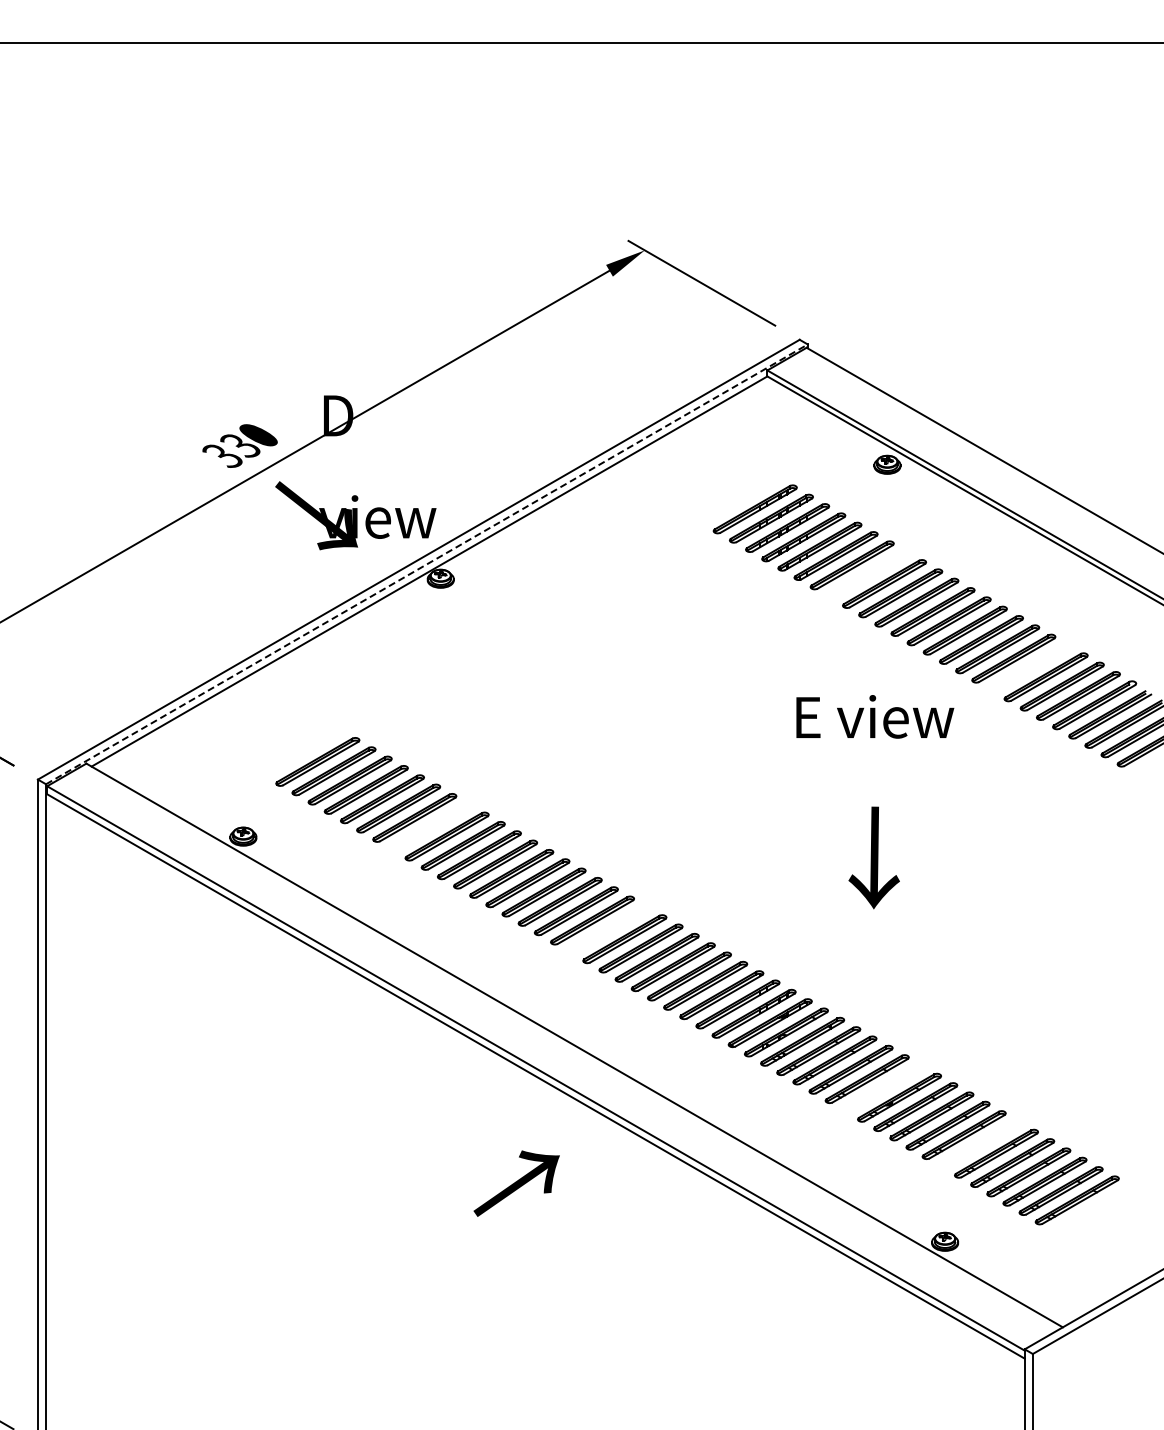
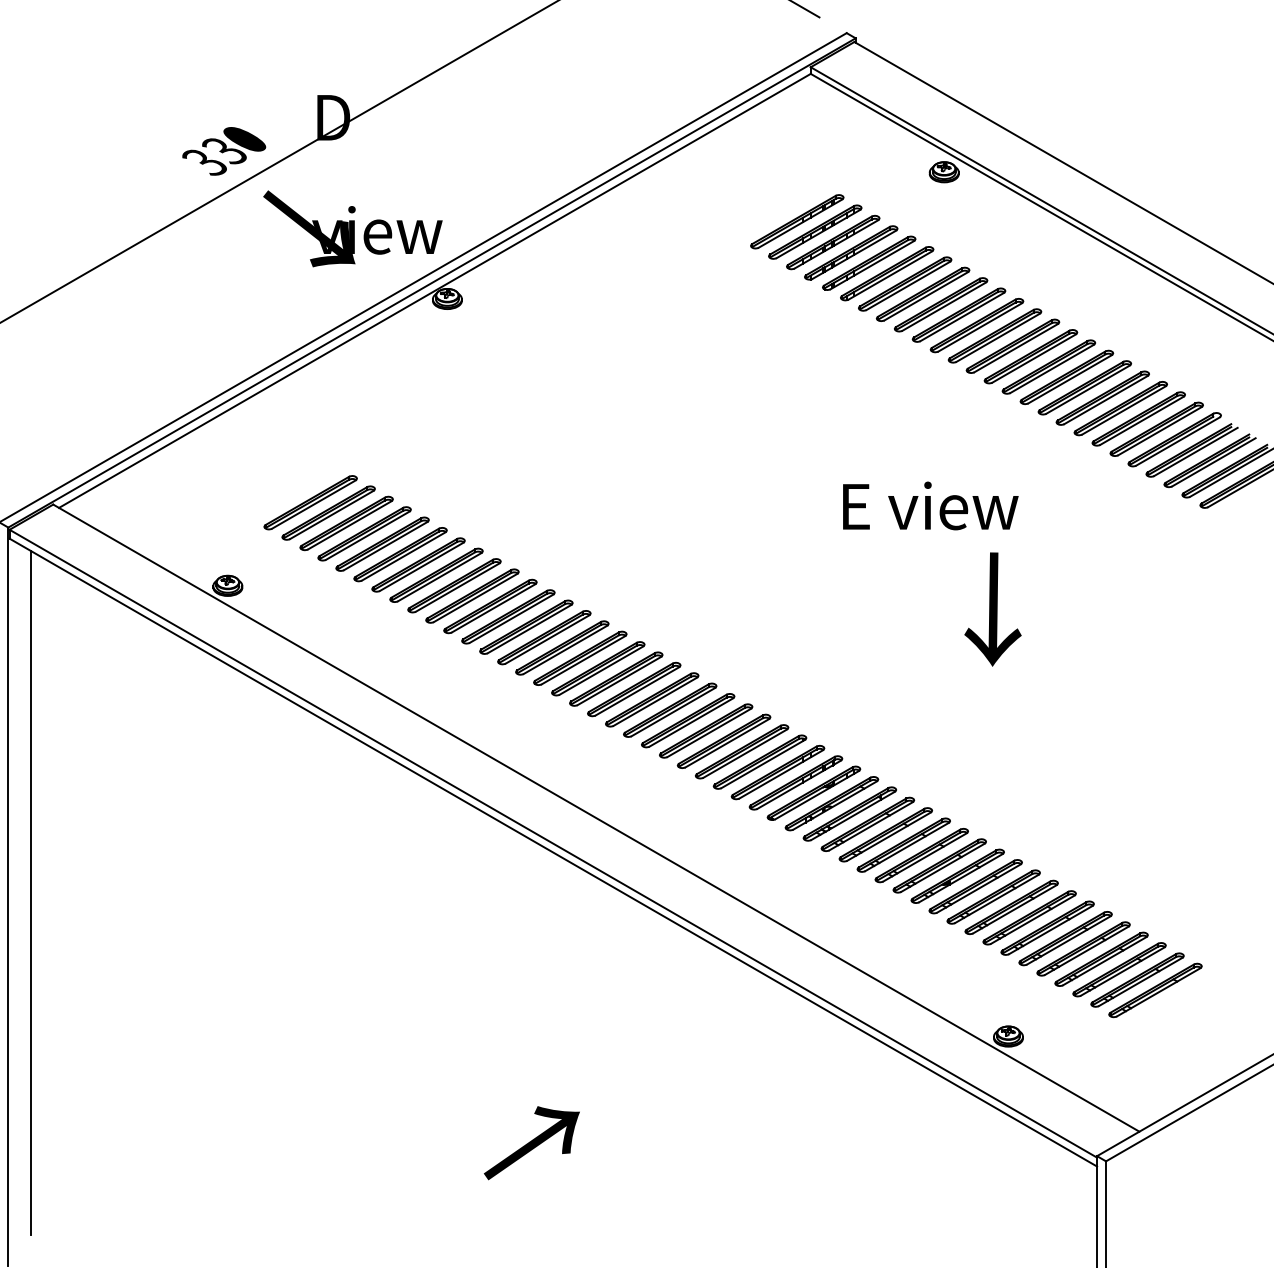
line: (426, 564) -> (431, 283), dashed -> solid
part: (867, 574) -> (922, 294), added
part: (1029, 667) -> (1102, 397), added
text: (875, 716) -> (931, 505), moved
part: (430, 827) -> (436, 575), added
text: (873, 857) -> (992, 609), moved
part: (608, 929) -> (634, 689), added
part: (882, 1088) -> (938, 865), added
line: (66, 1112) -> (31, 892), added
part: (979, 1144) -> (1046, 928), added
text: (516, 1183) -> (531, 1142), moved

